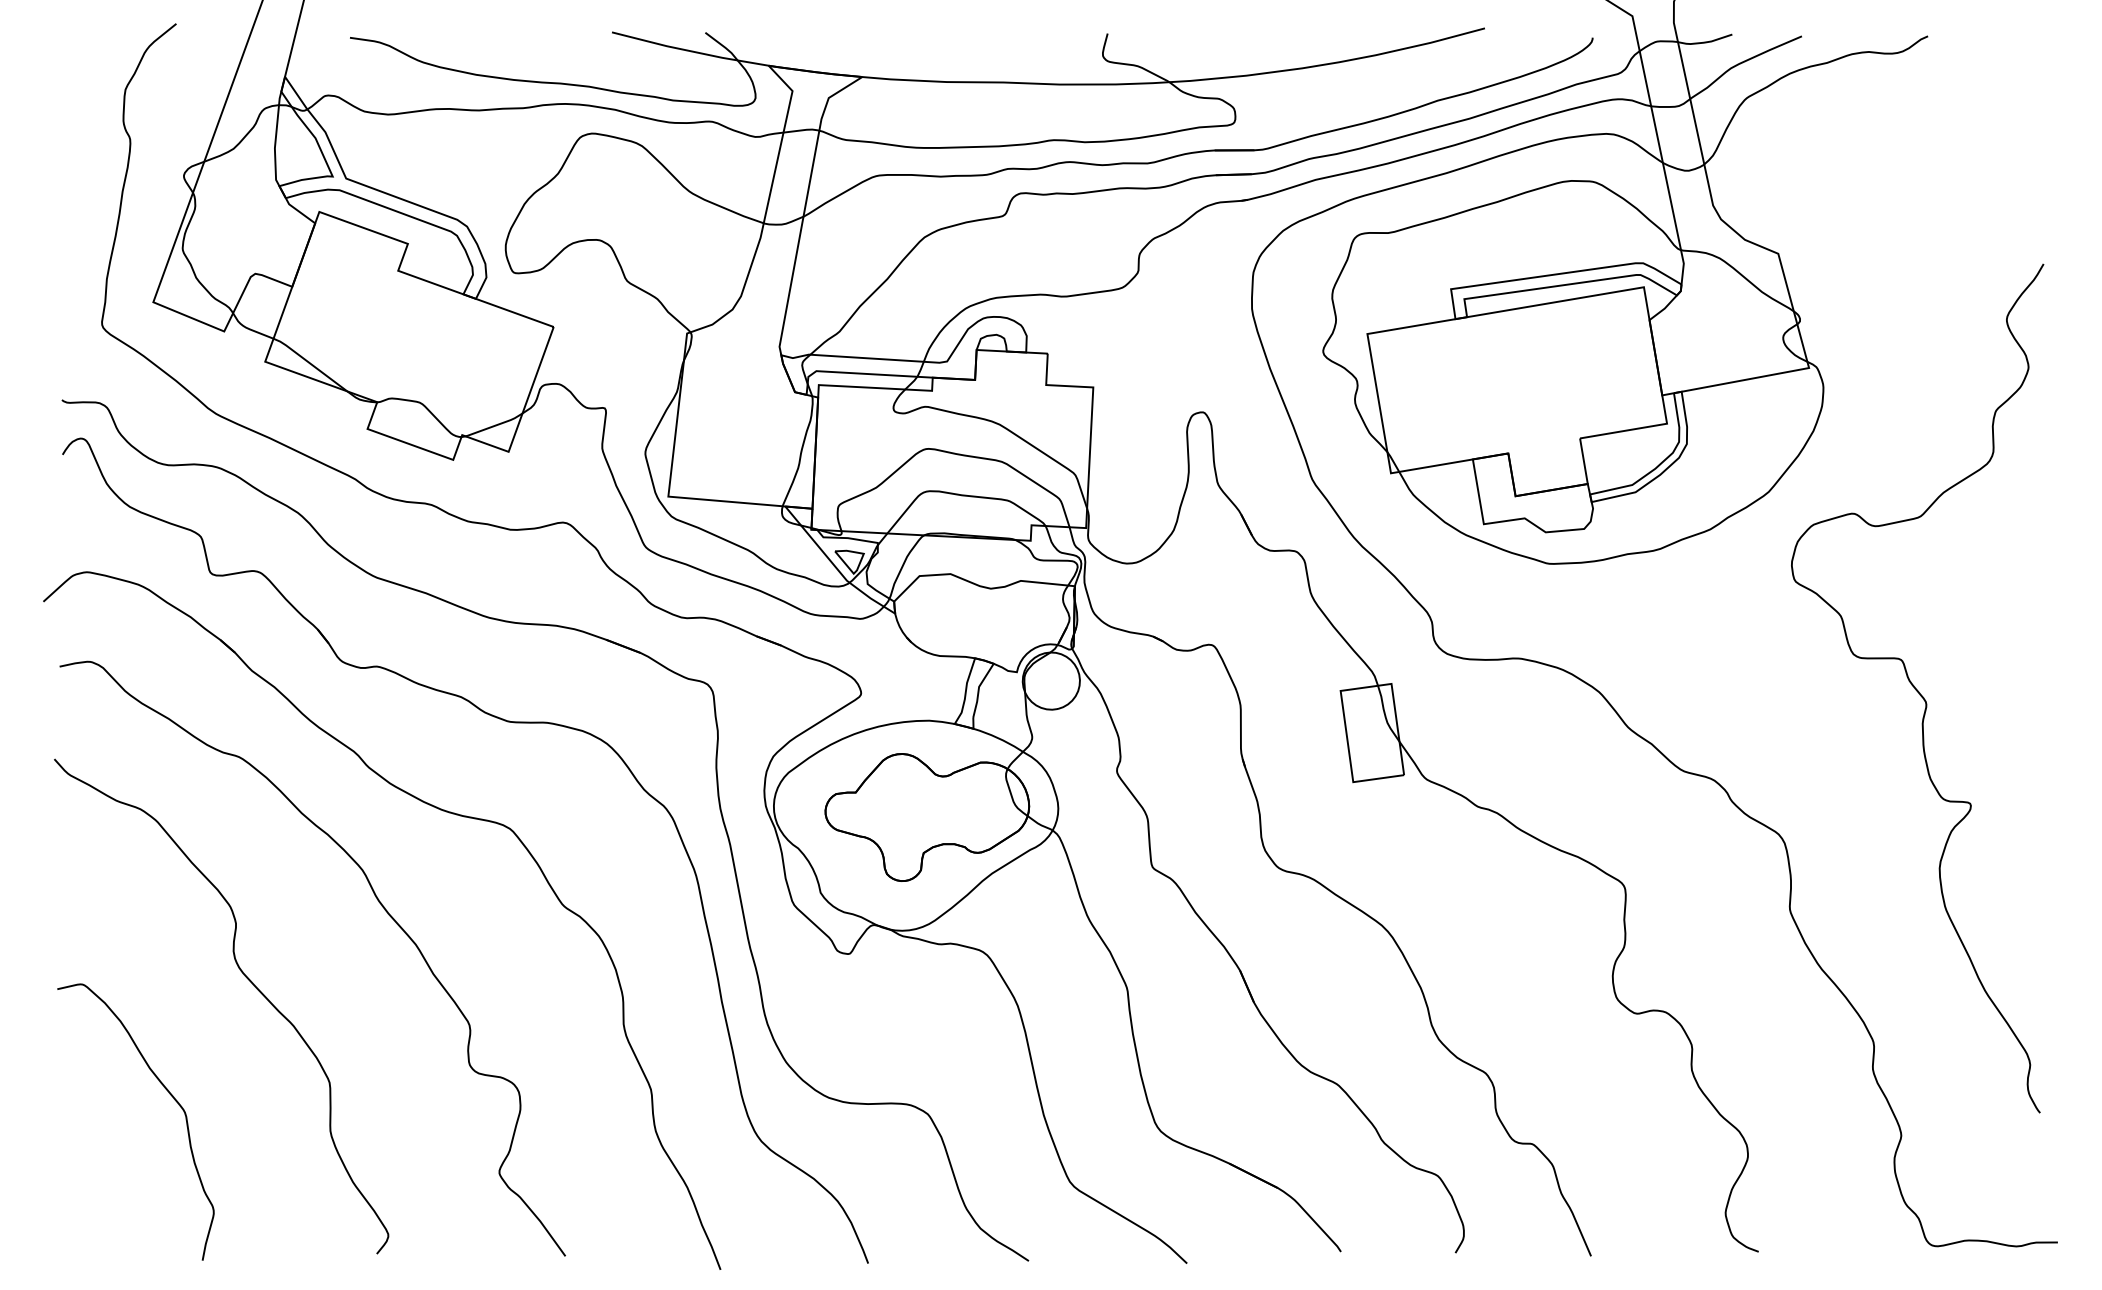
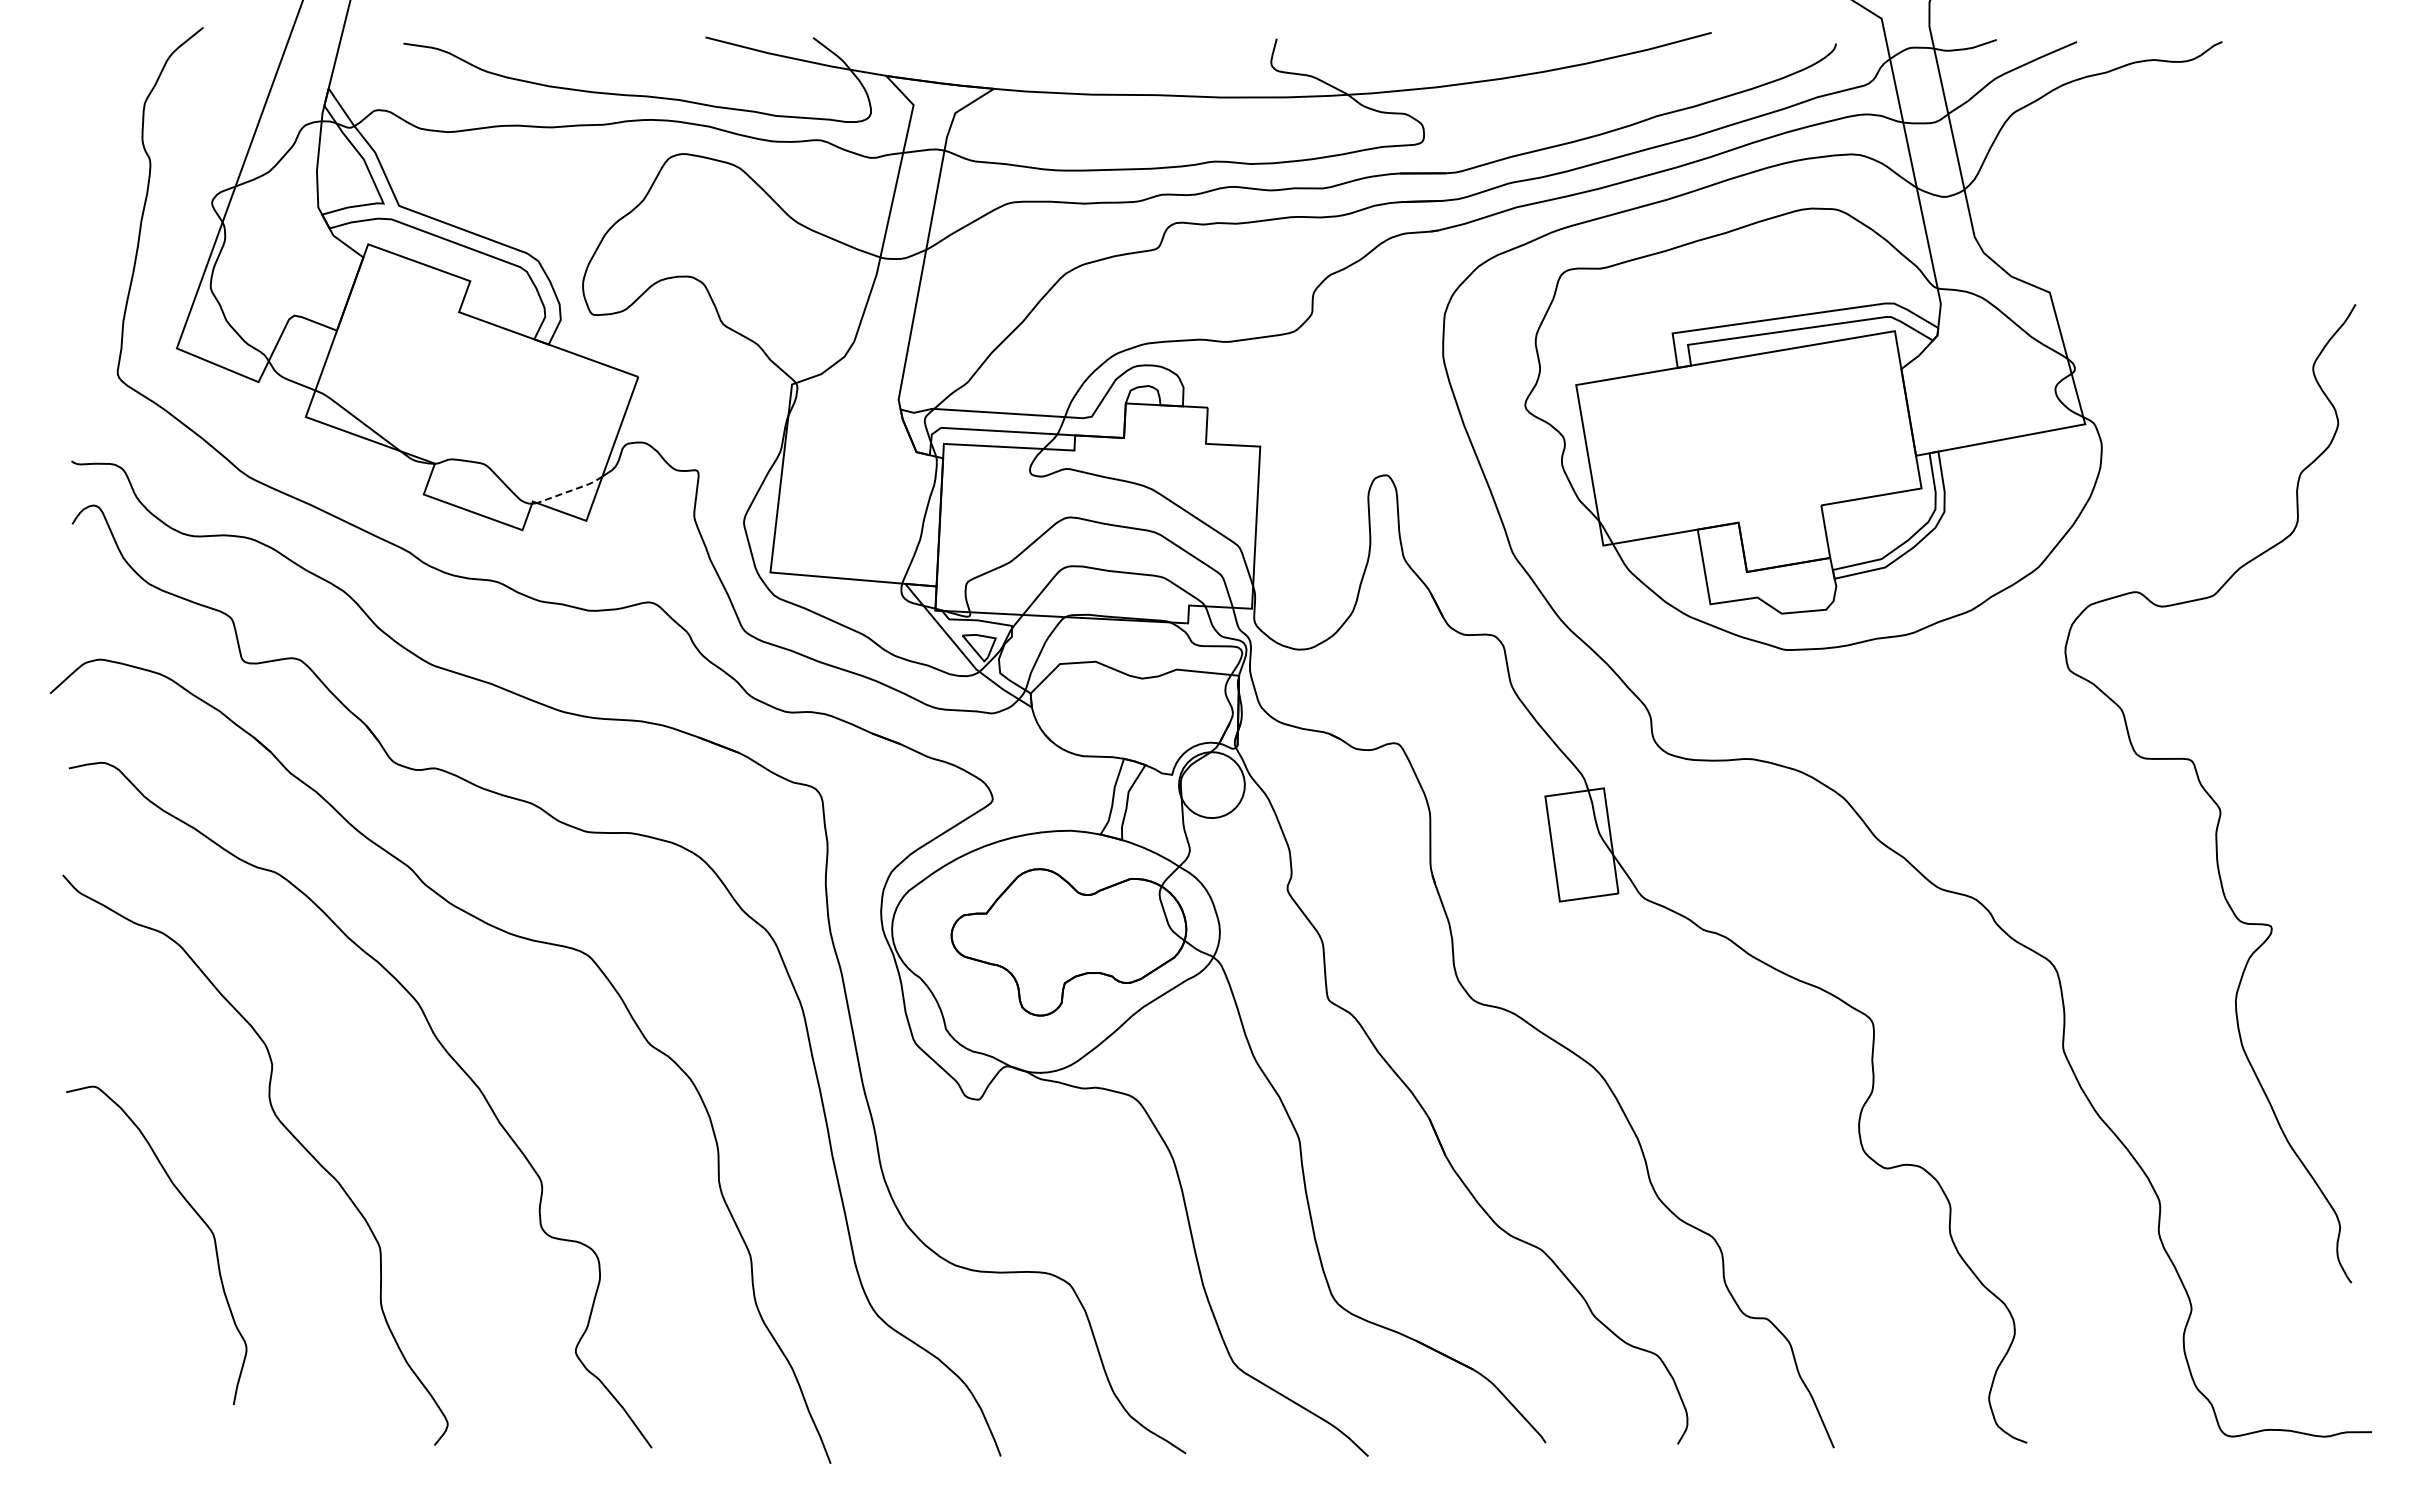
line: (495, 425) -> (571, 490), solid -> dashed
curve: (170, 1095) -> (196, 1214), moved

